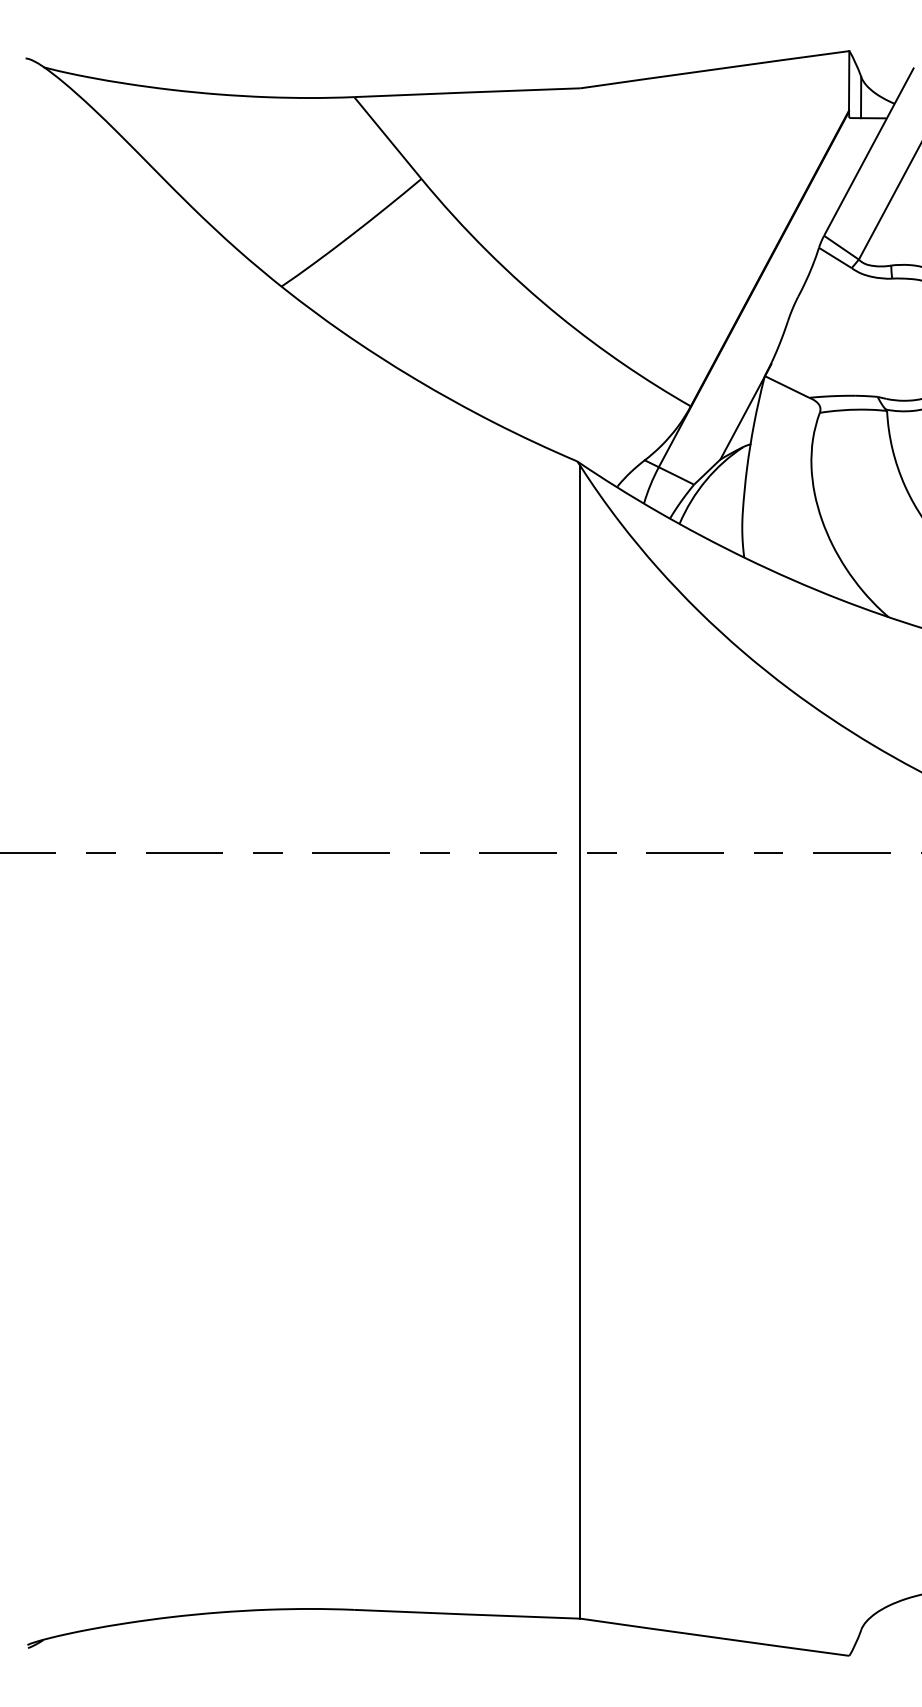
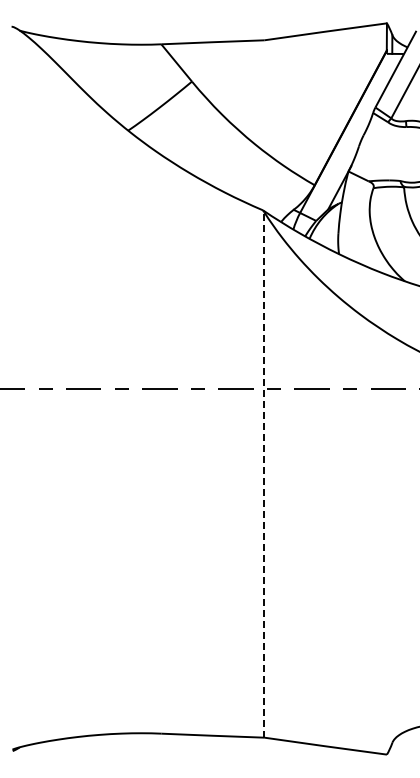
line: (580, 1043) -> (264, 475), solid -> dashed

